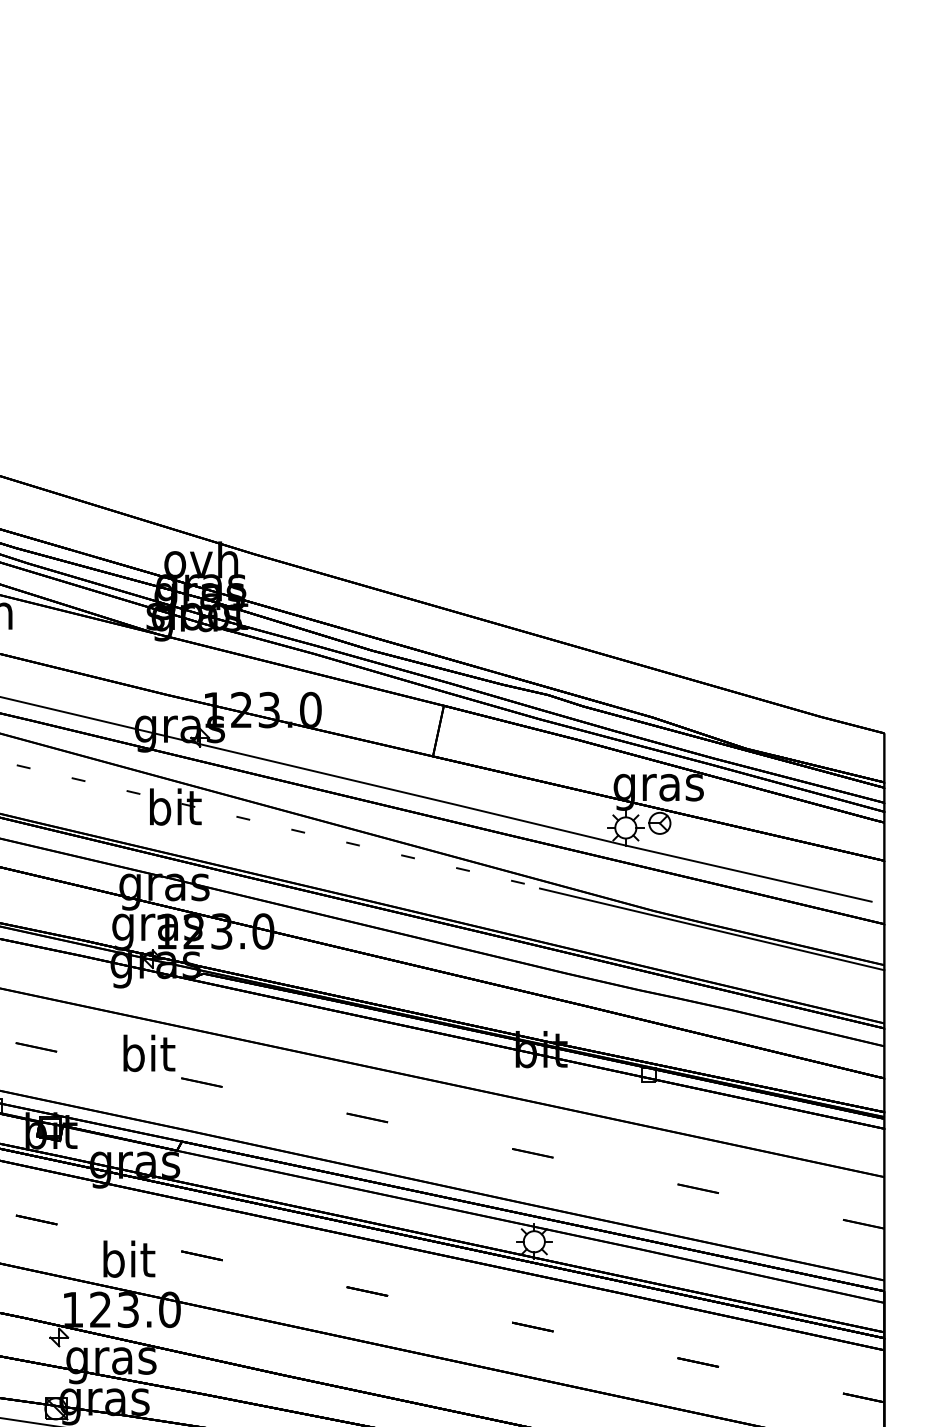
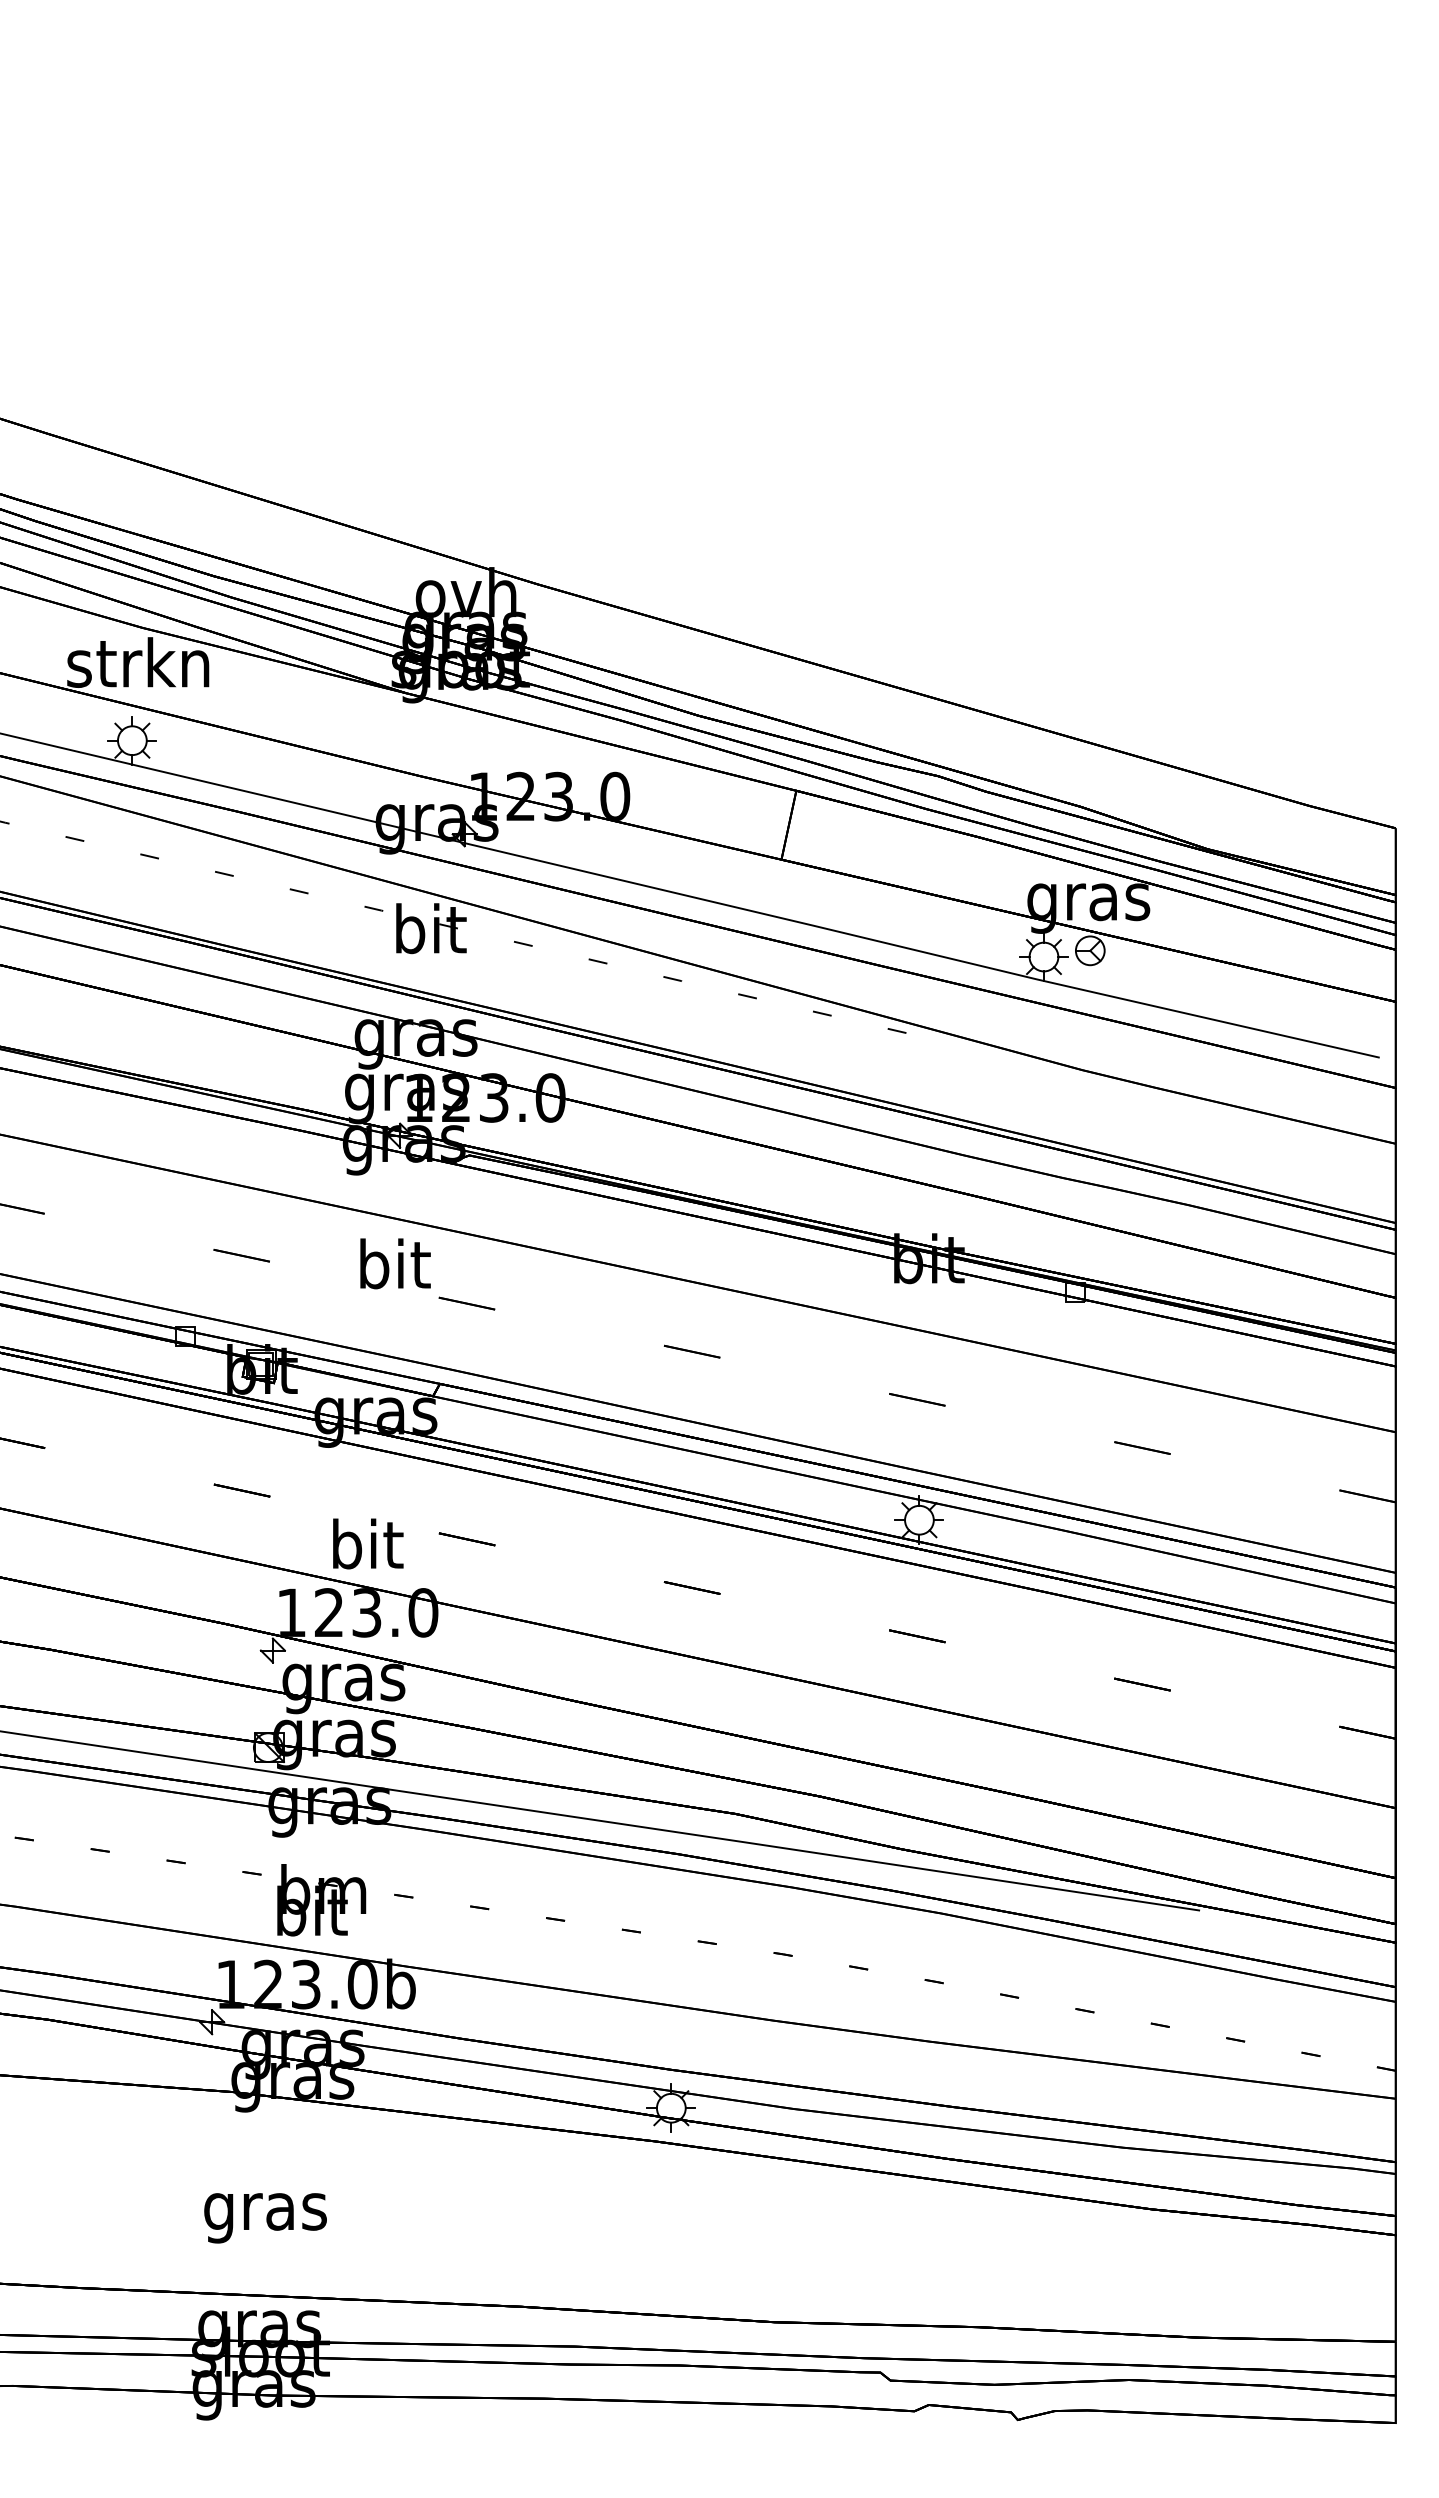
line: (712, 928) -> (1161, 1094), removed

